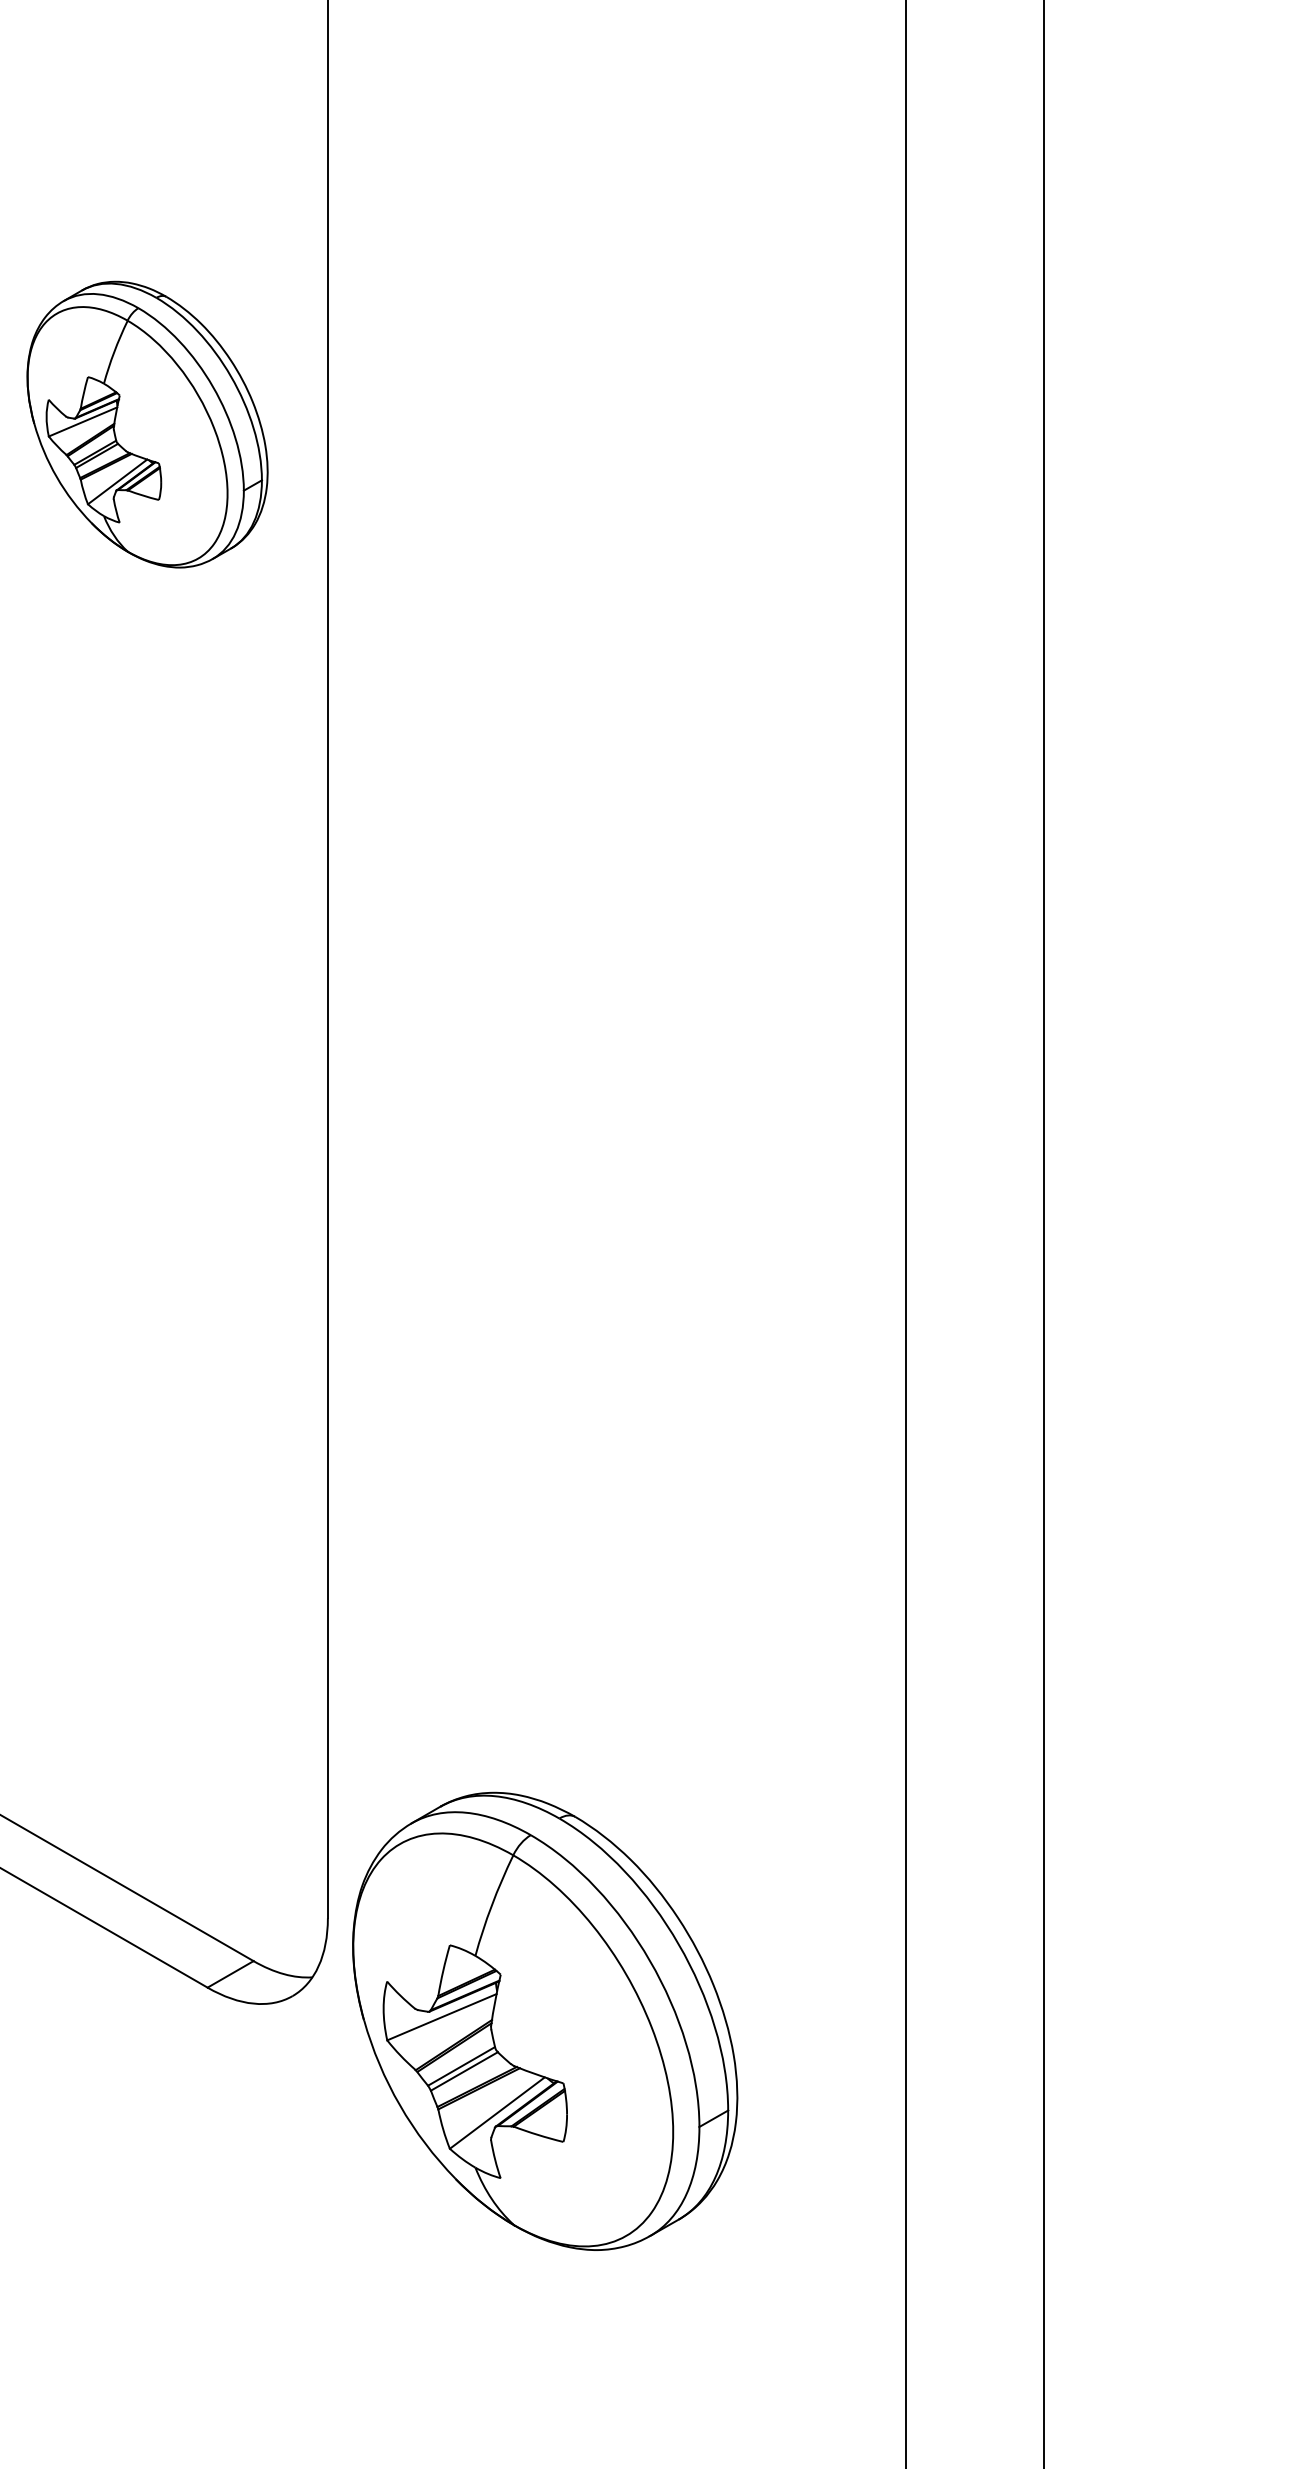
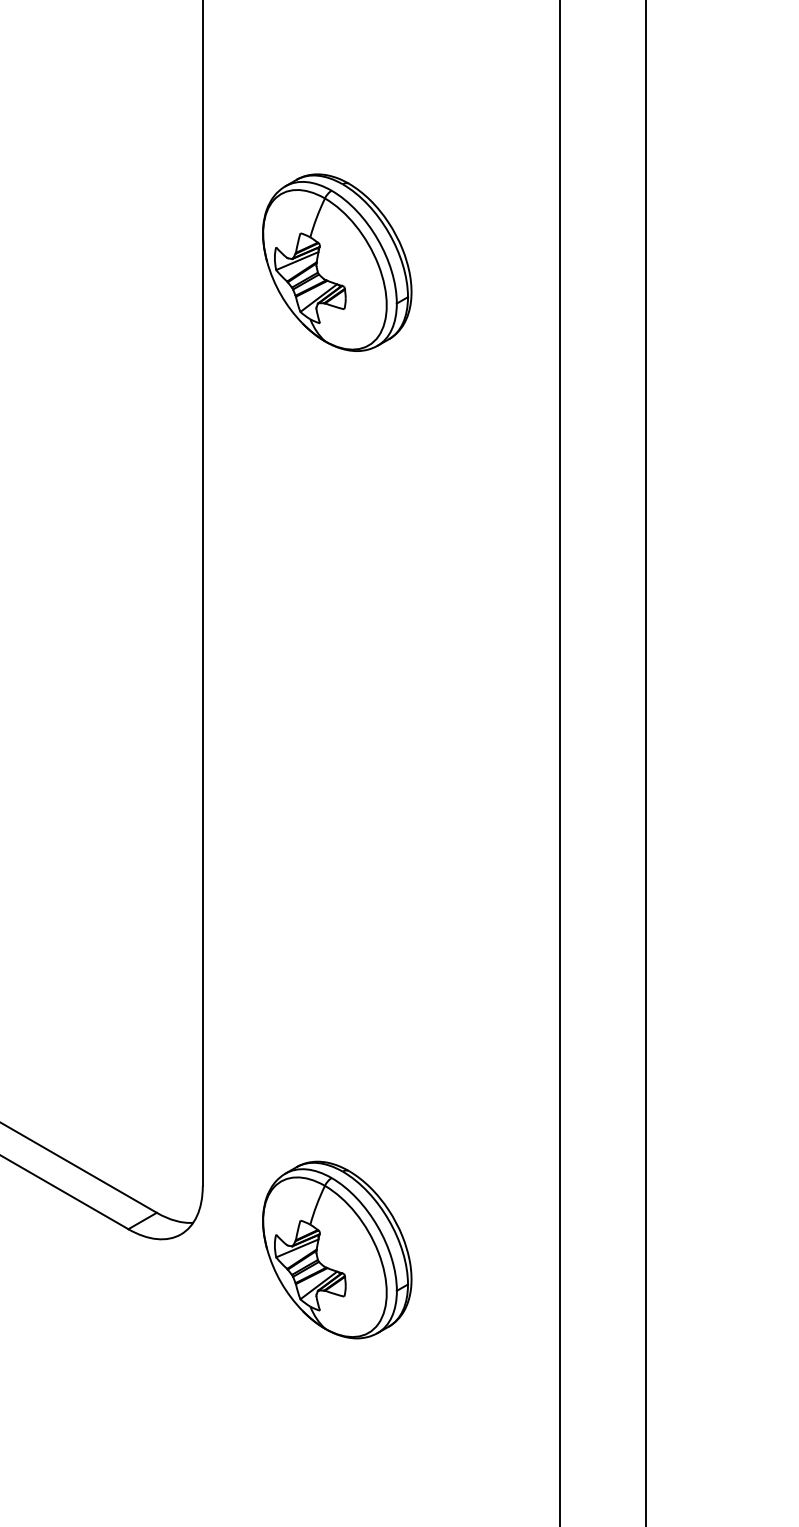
part: (147, 424) -> (337, 262), moved
part: (545, 2020) -> (337, 1249), size x0.62

